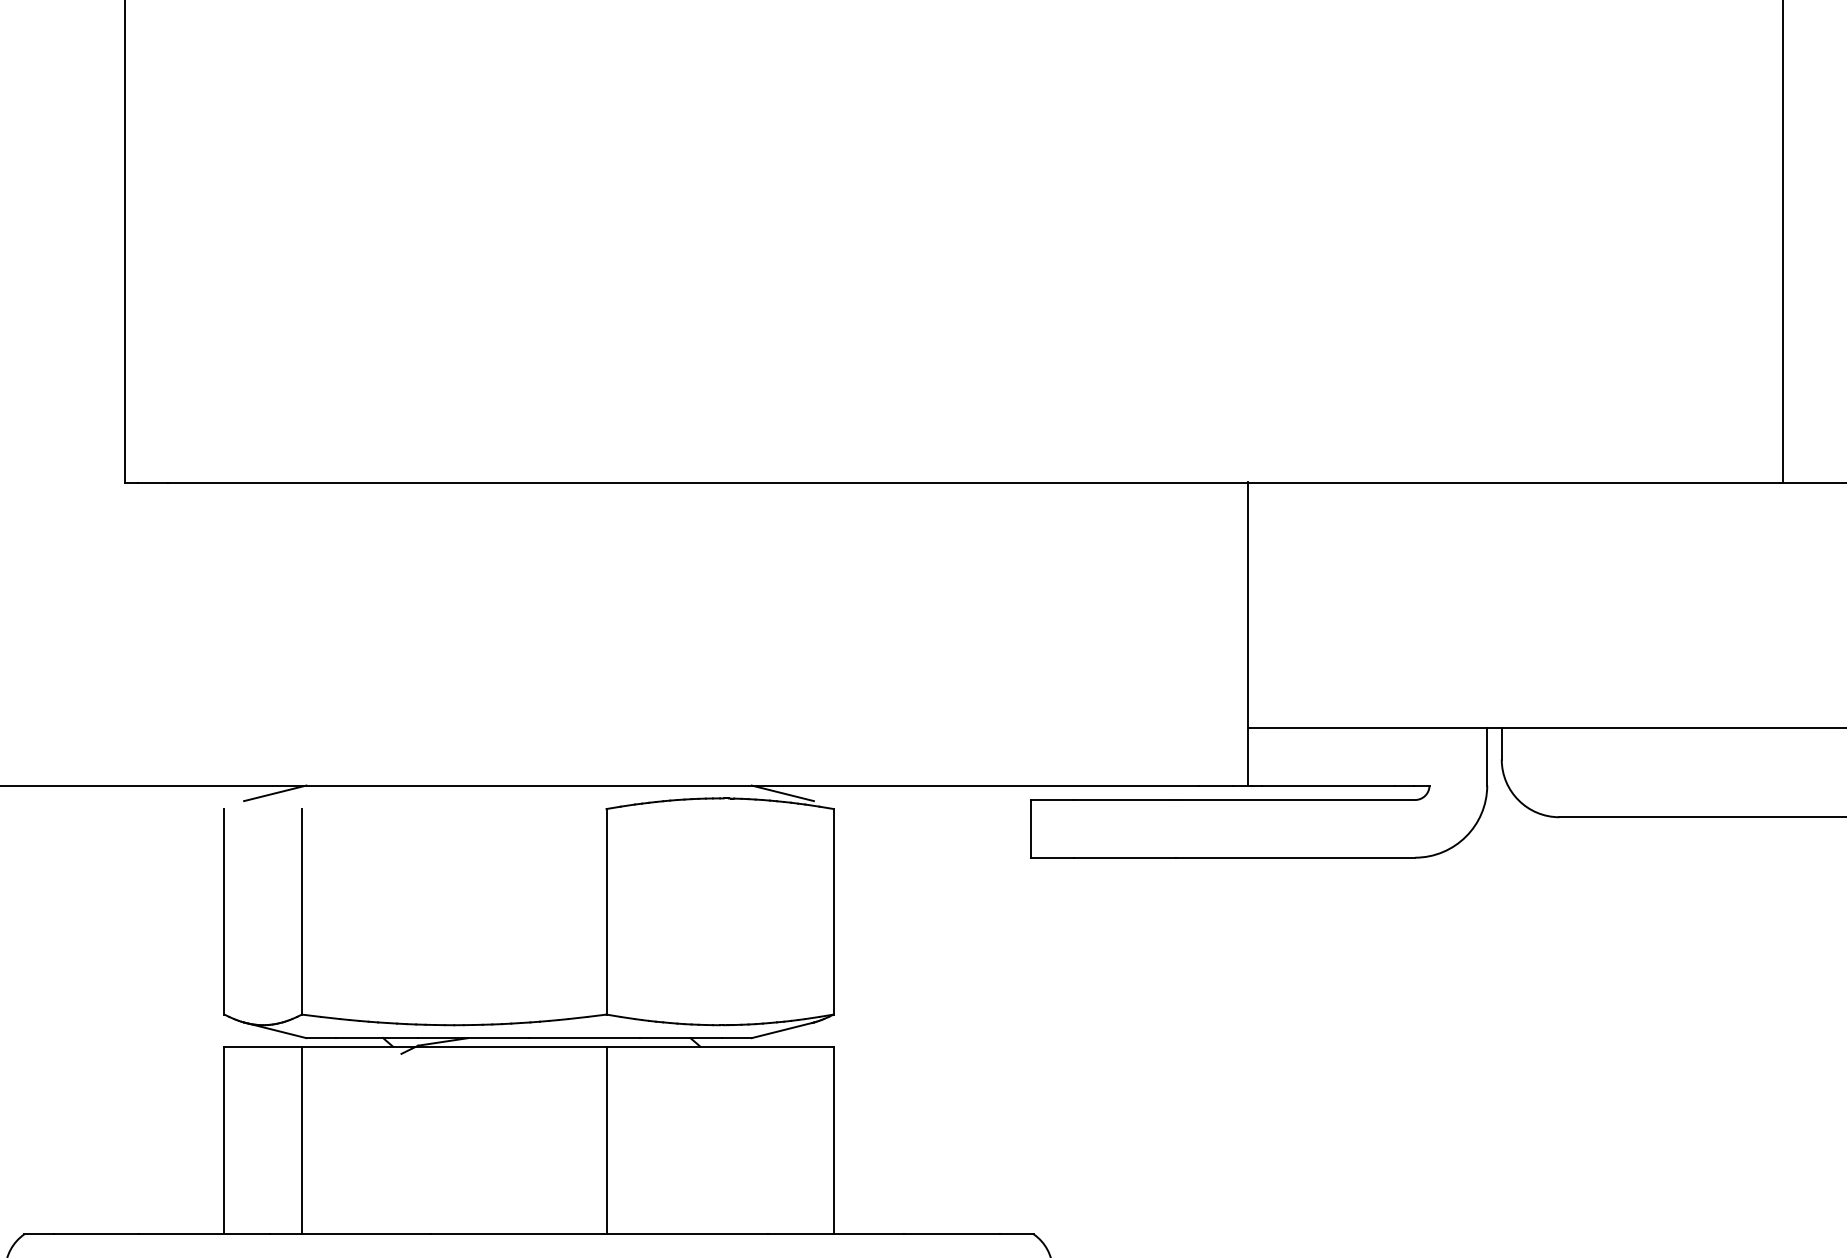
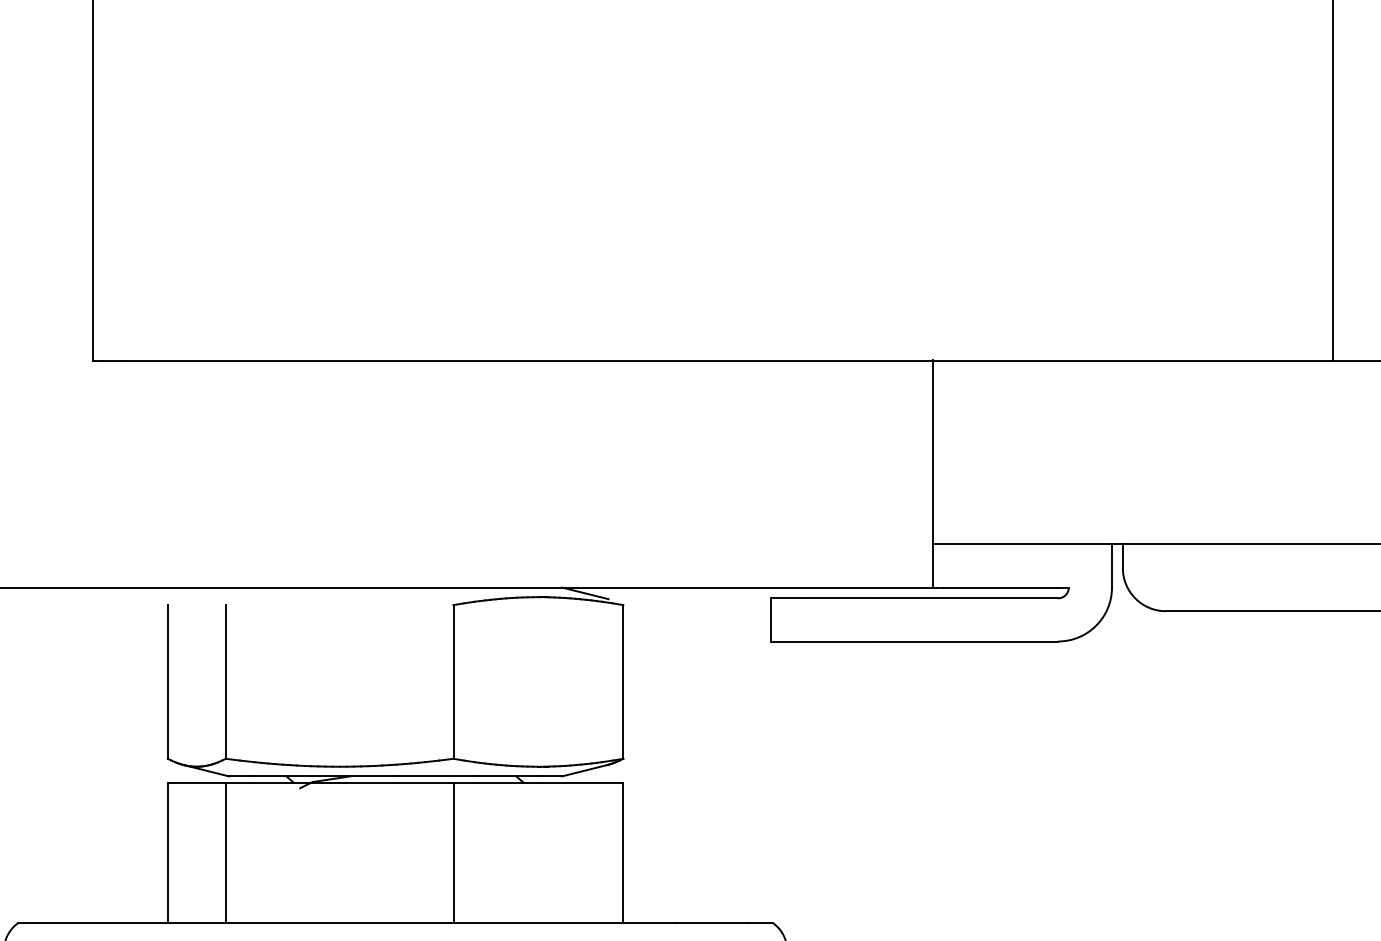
line: (275, 793) -> (205, 593), removed

